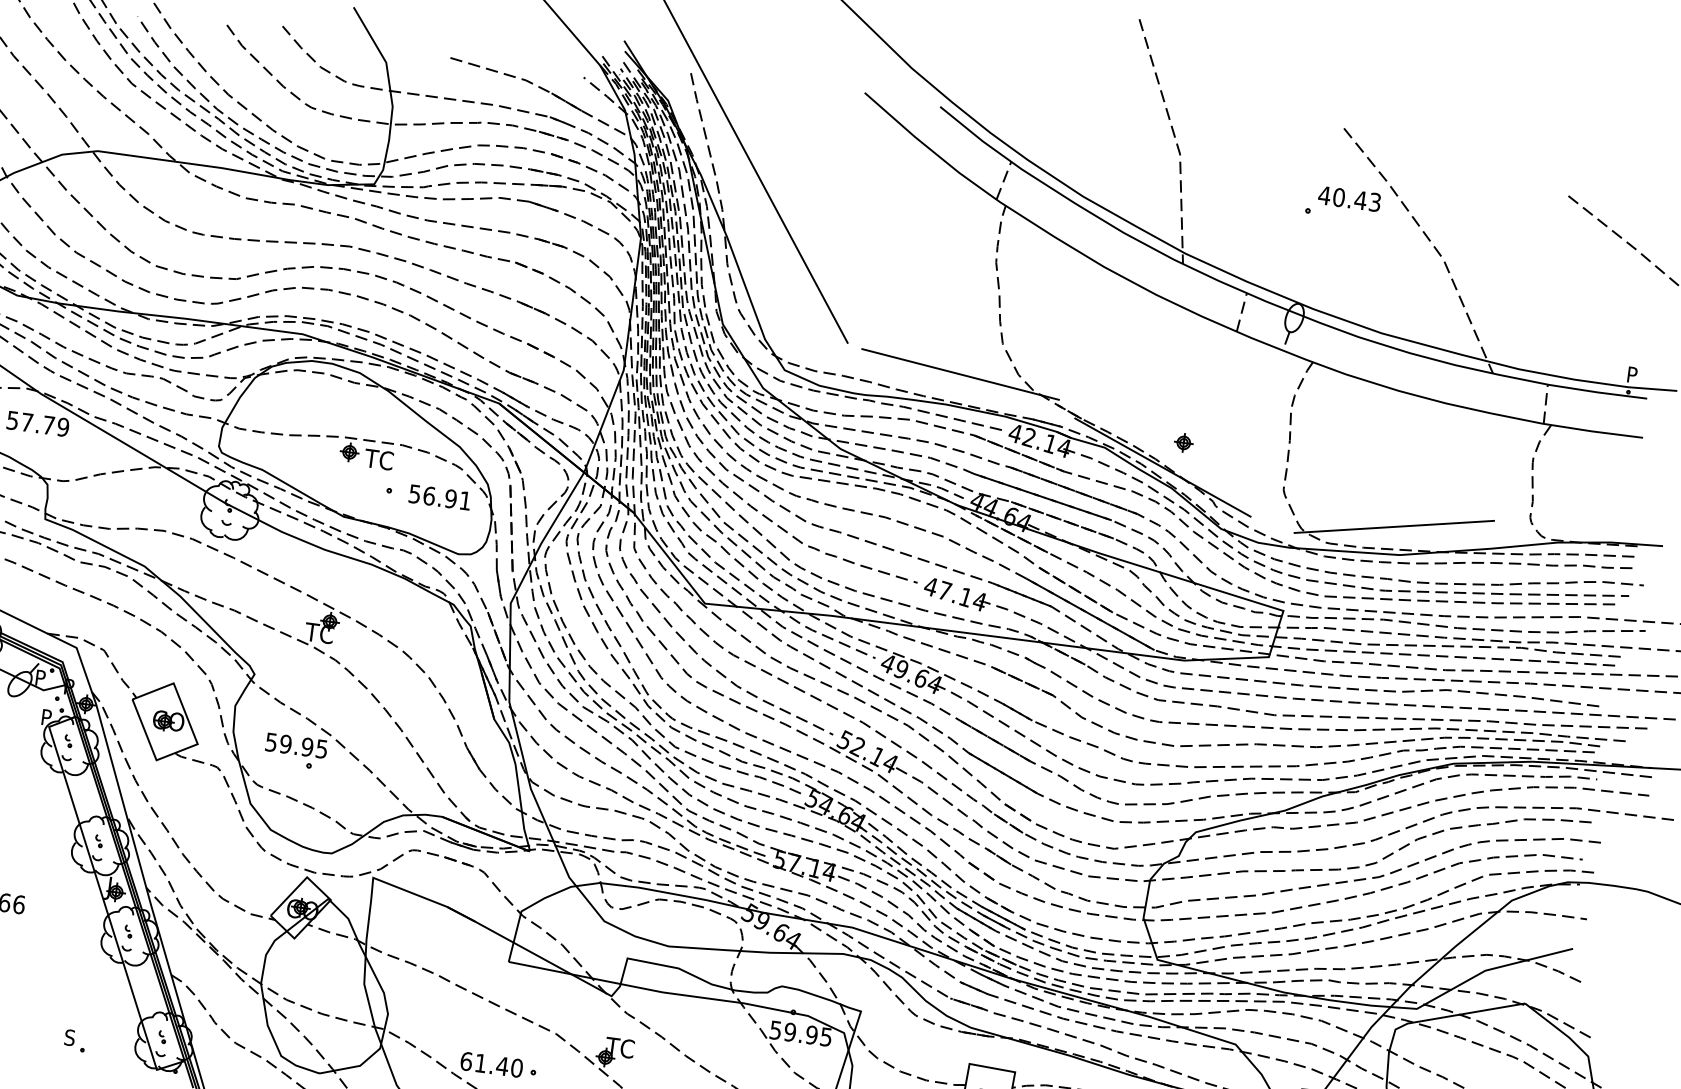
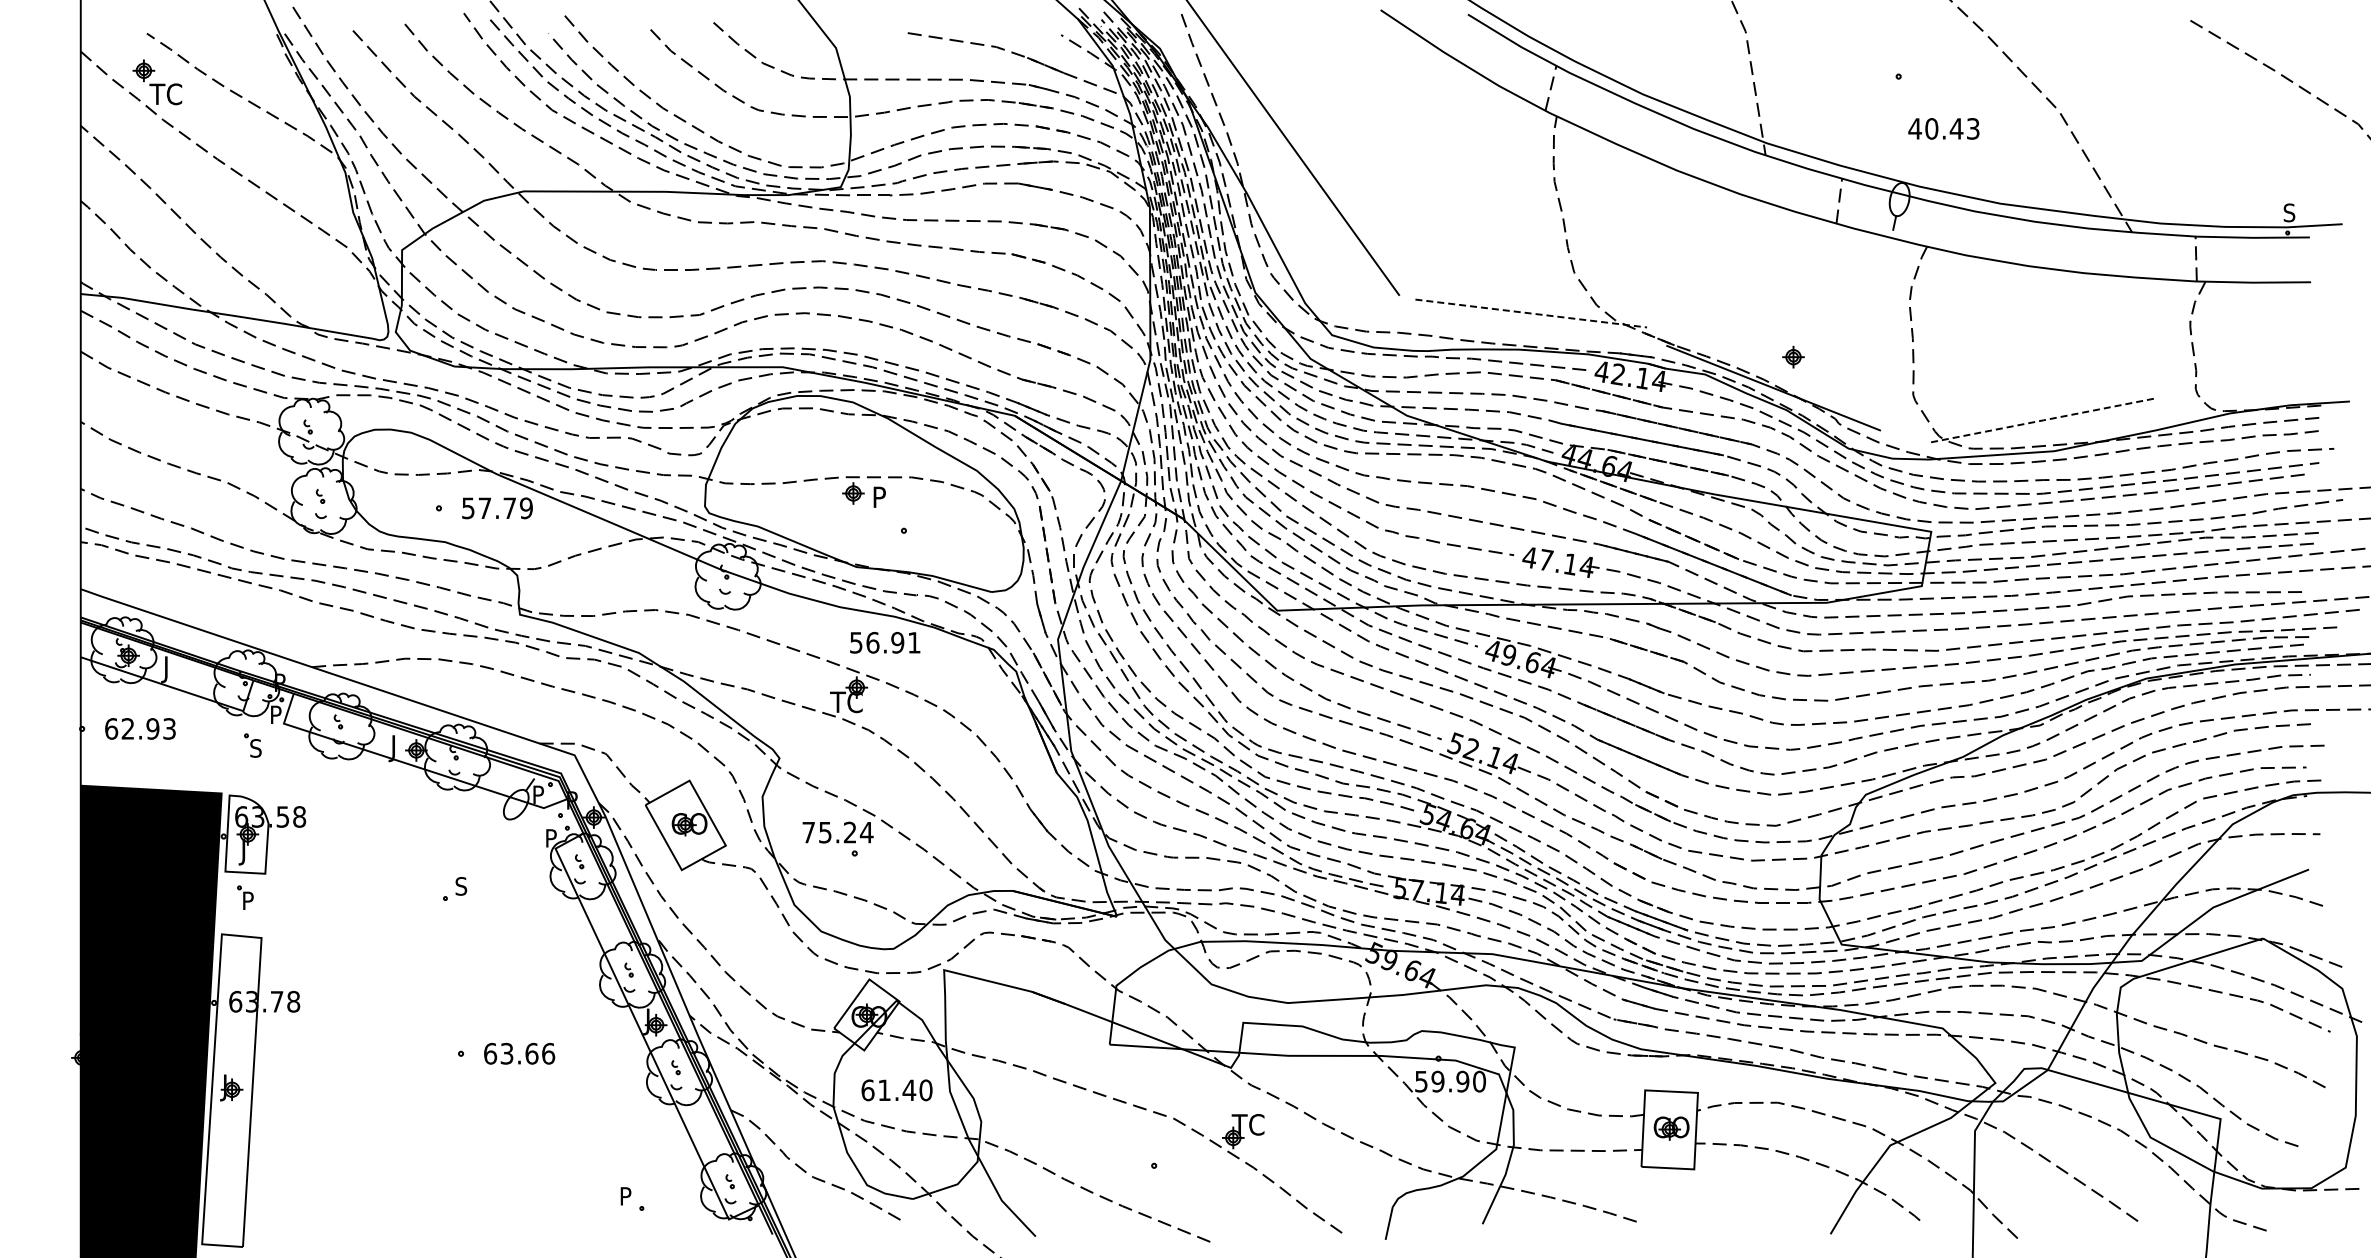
text: (1349, 198) -> (1943, 128), moved
line: (960, 374) -> (1531, 313), solid -> dashed
text: (1632, 374) -> (2289, 212), P -> S
text: (378, 459) -> (887, 497), TC -> P
text: (440, 497) -> (885, 642), moved
line: (1394, 527) -> (2043, 420), solid -> dashed
text: (296, 745) -> (837, 832), 59.95 -> 75.24
text: (826, 1036) -> (1479, 1081), 59.95 -> 59.90
text: (69, 1037) -> (625, 1195), S -> P
text: (491, 1064) -> (896, 1090), moved

